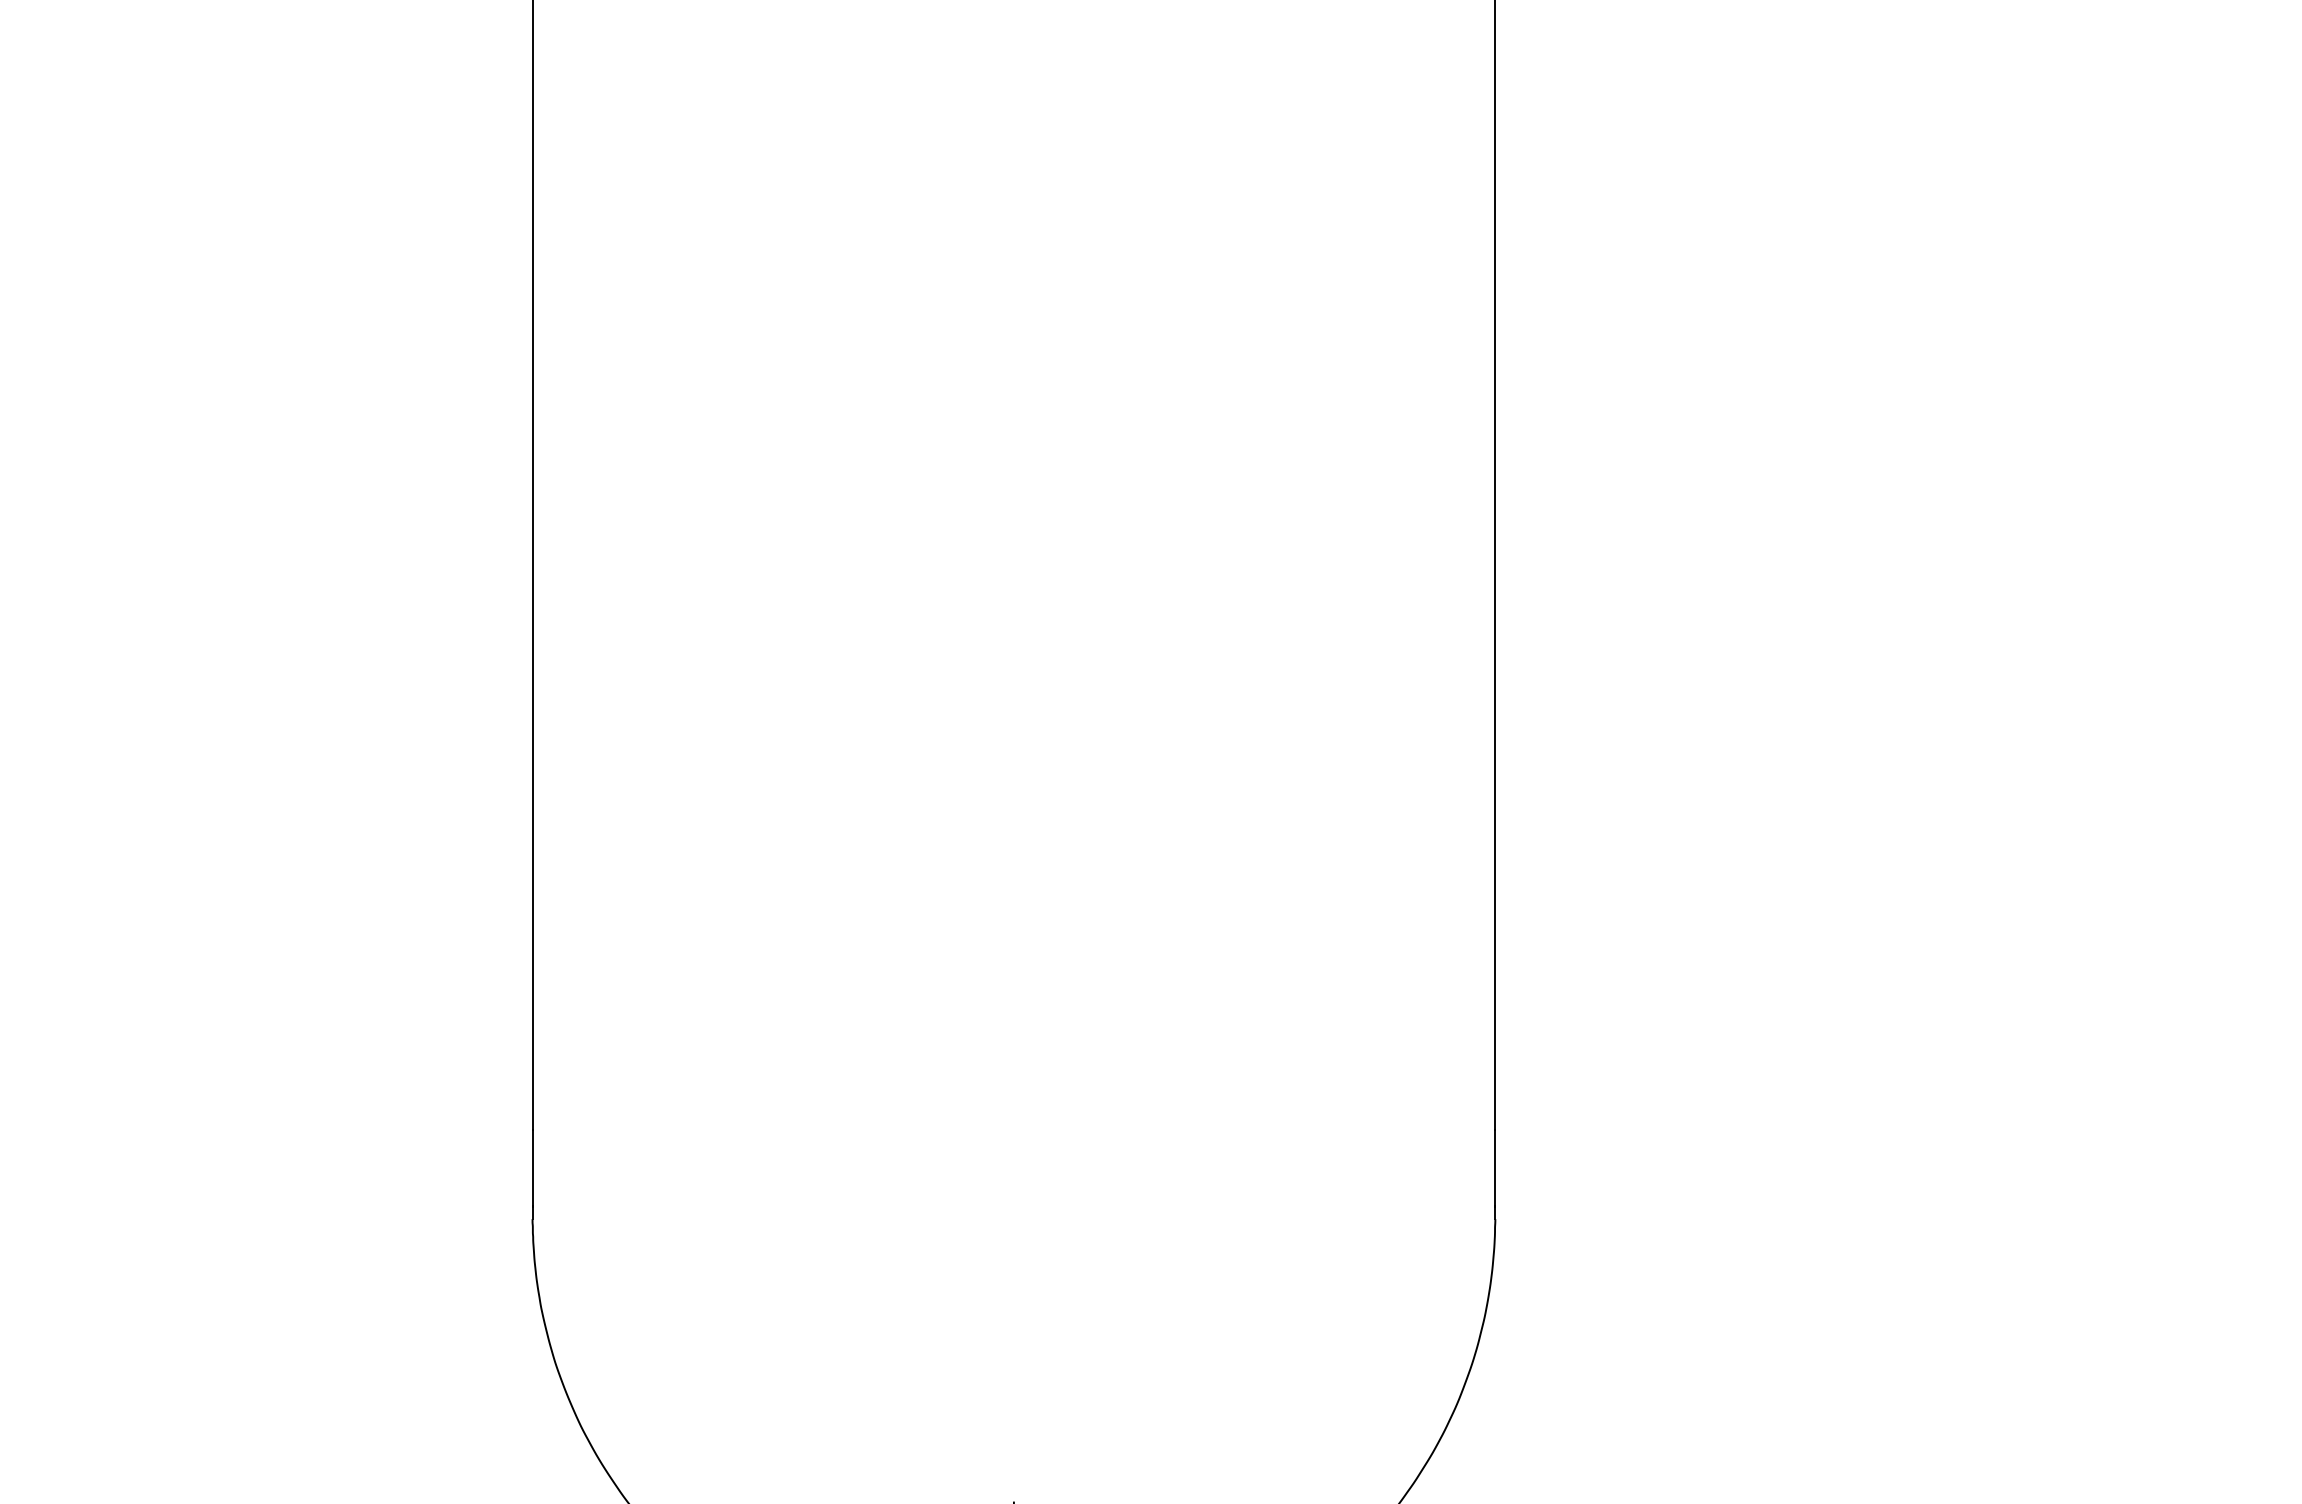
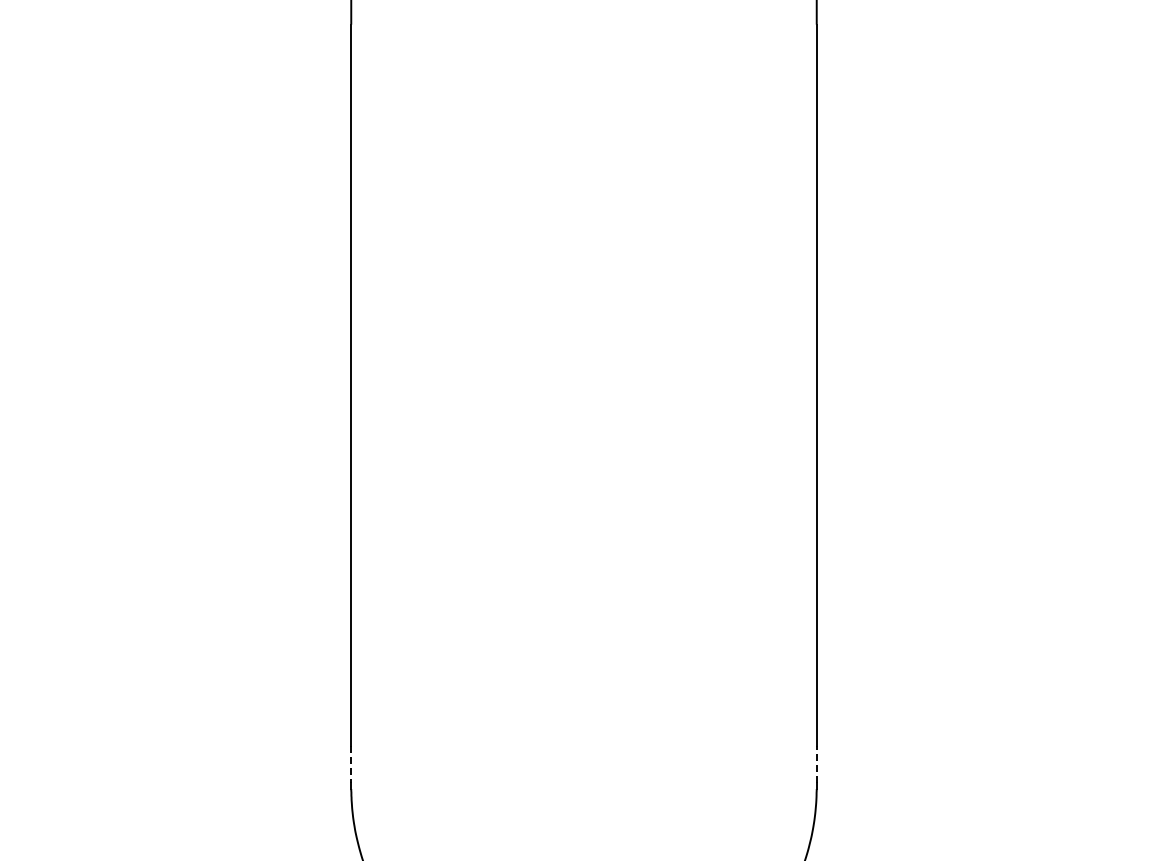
line: (1494, 1166) -> (816, 763), solid -> dashed
line: (533, 1168) -> (351, 764), solid -> dashed

